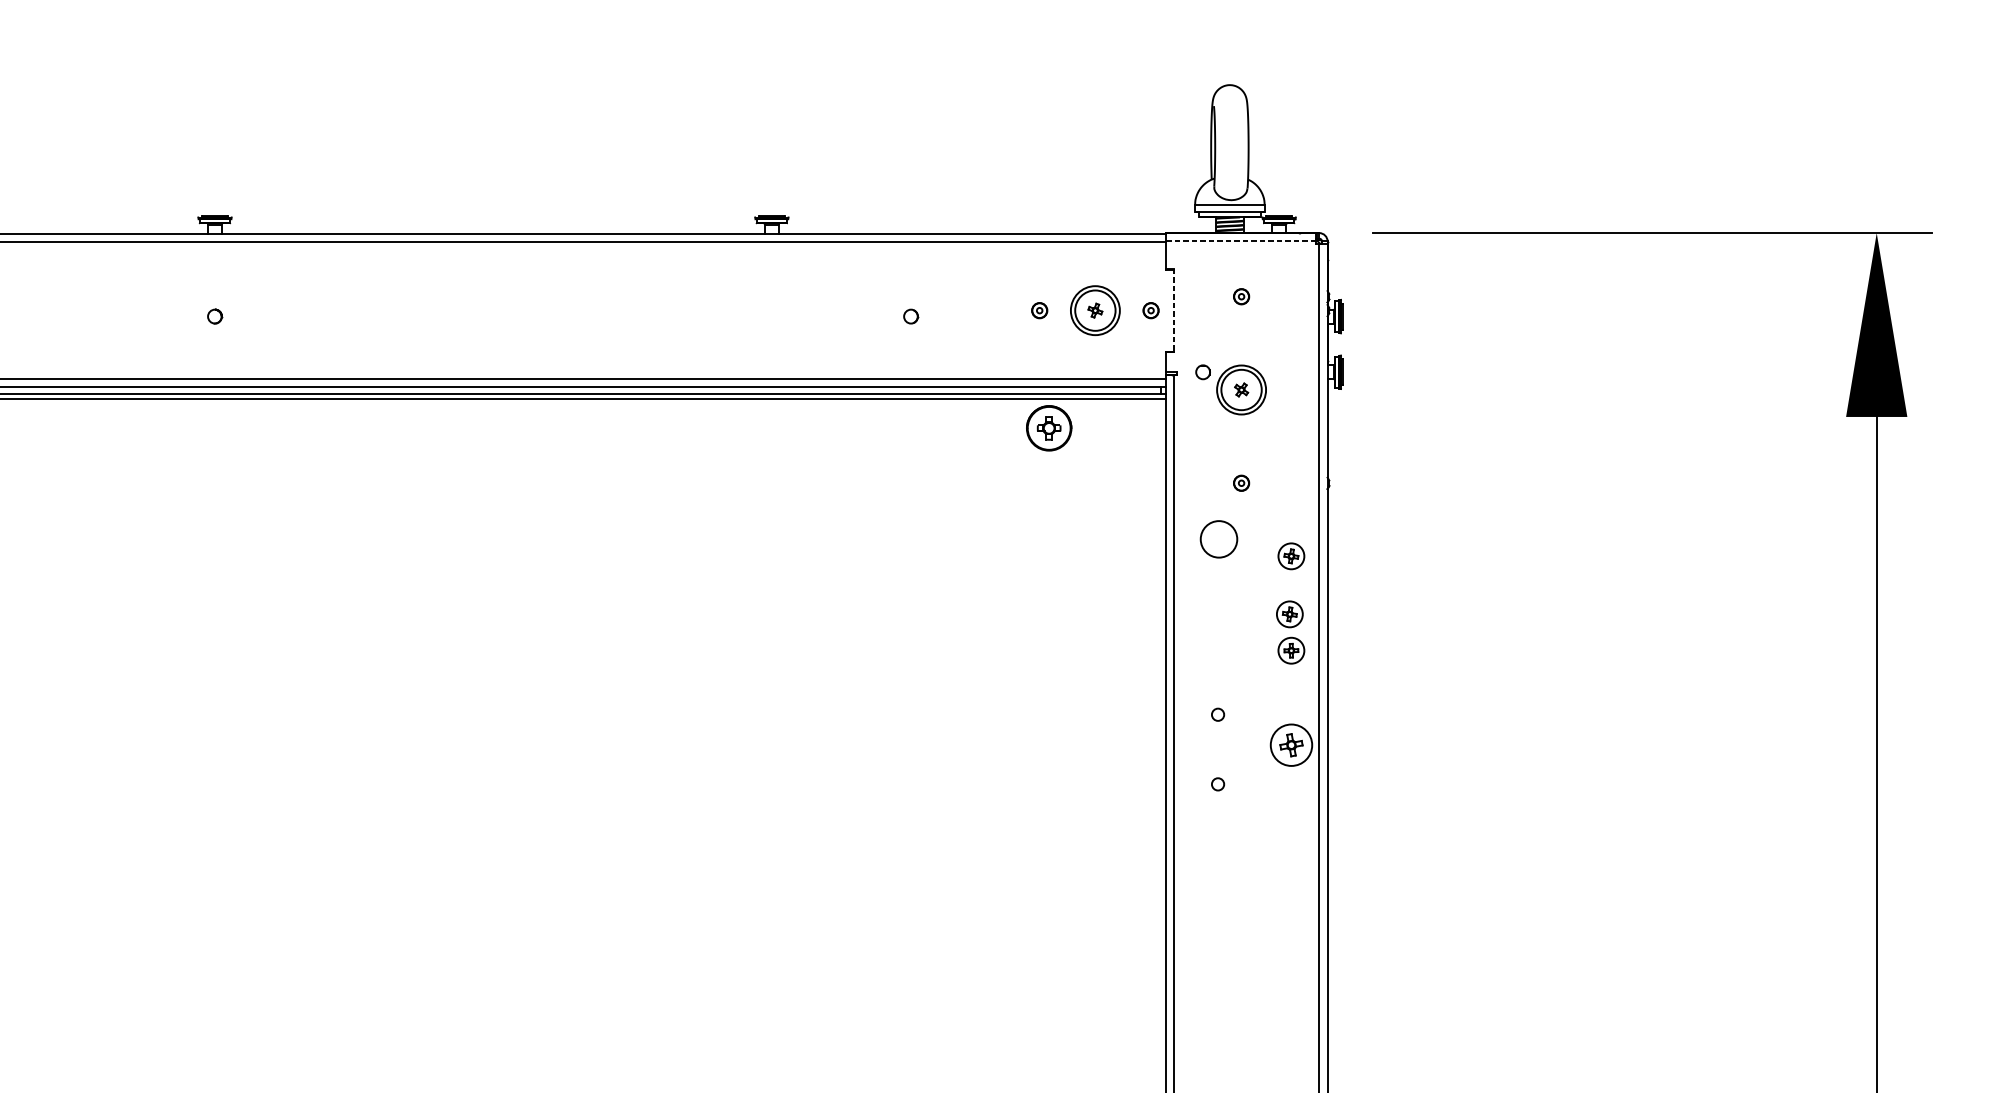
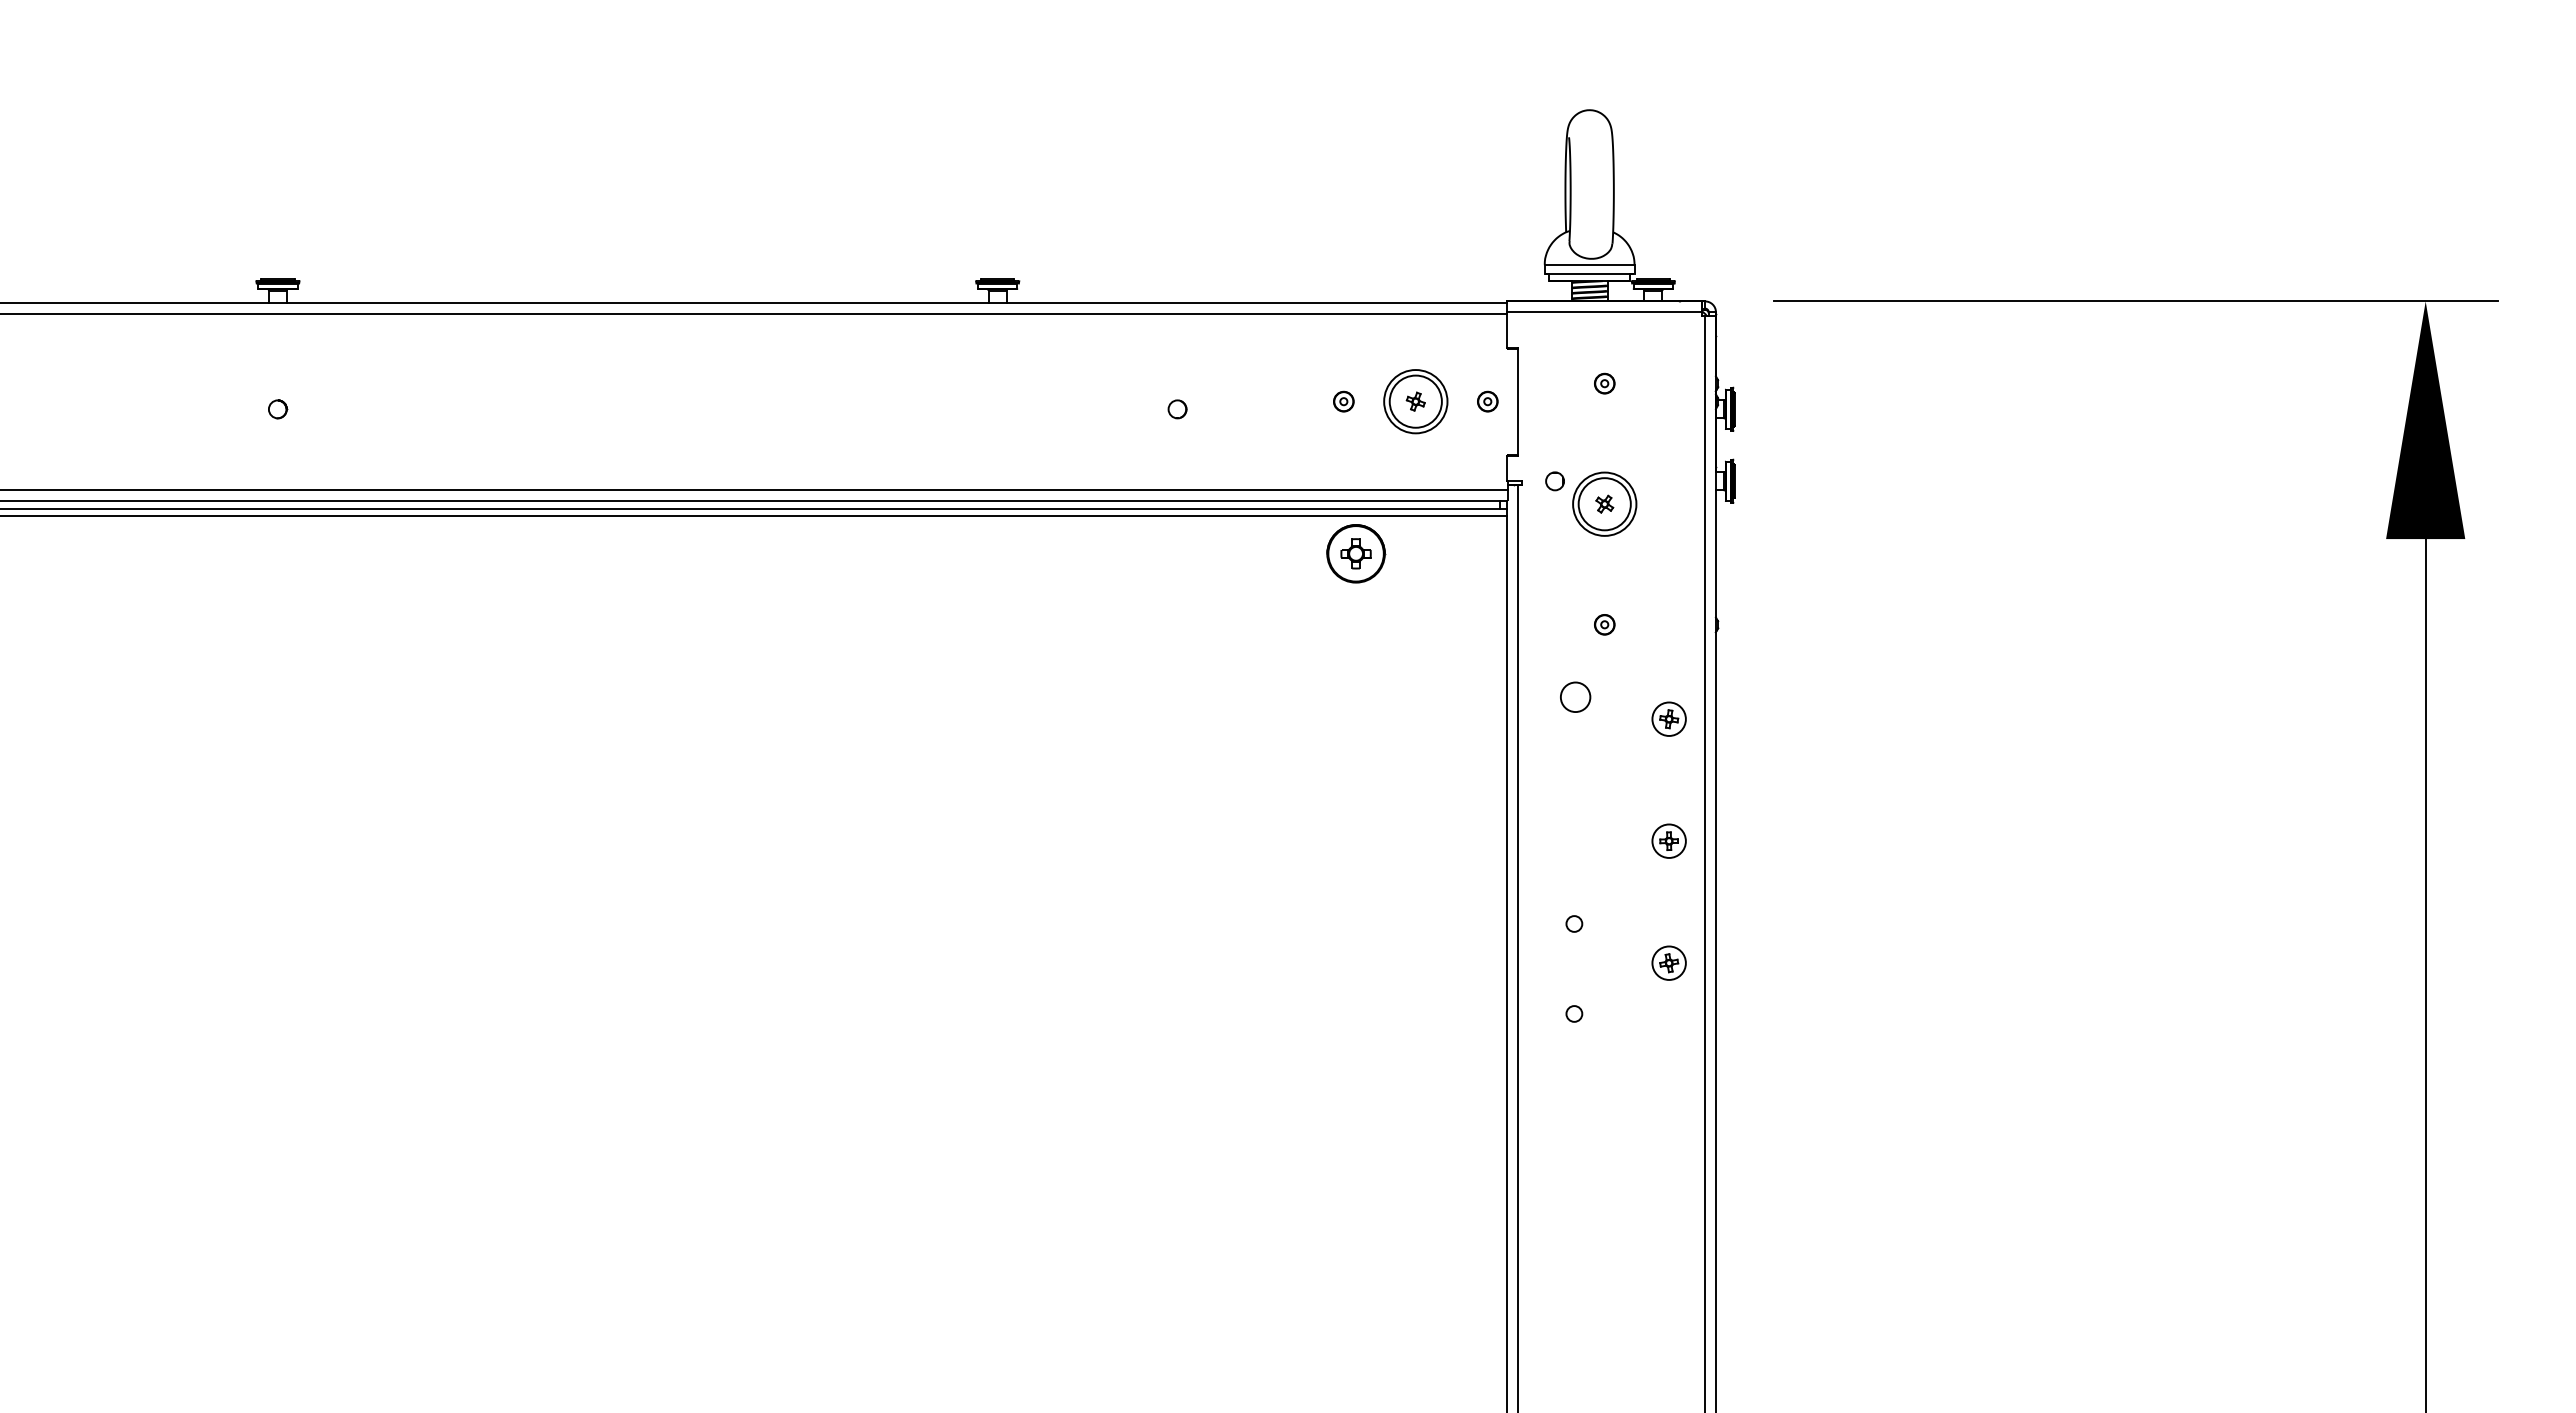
line: (1241, 241) -> (1604, 312), dashed -> solid
line: (1174, 310) -> (1518, 401), dashed -> solid
circle: (1218, 539) -> (1575, 697), size x0.62
part: (1289, 613) -> (1666, 793), removed
part: (1290, 744) -> (1668, 962), size x0.62

